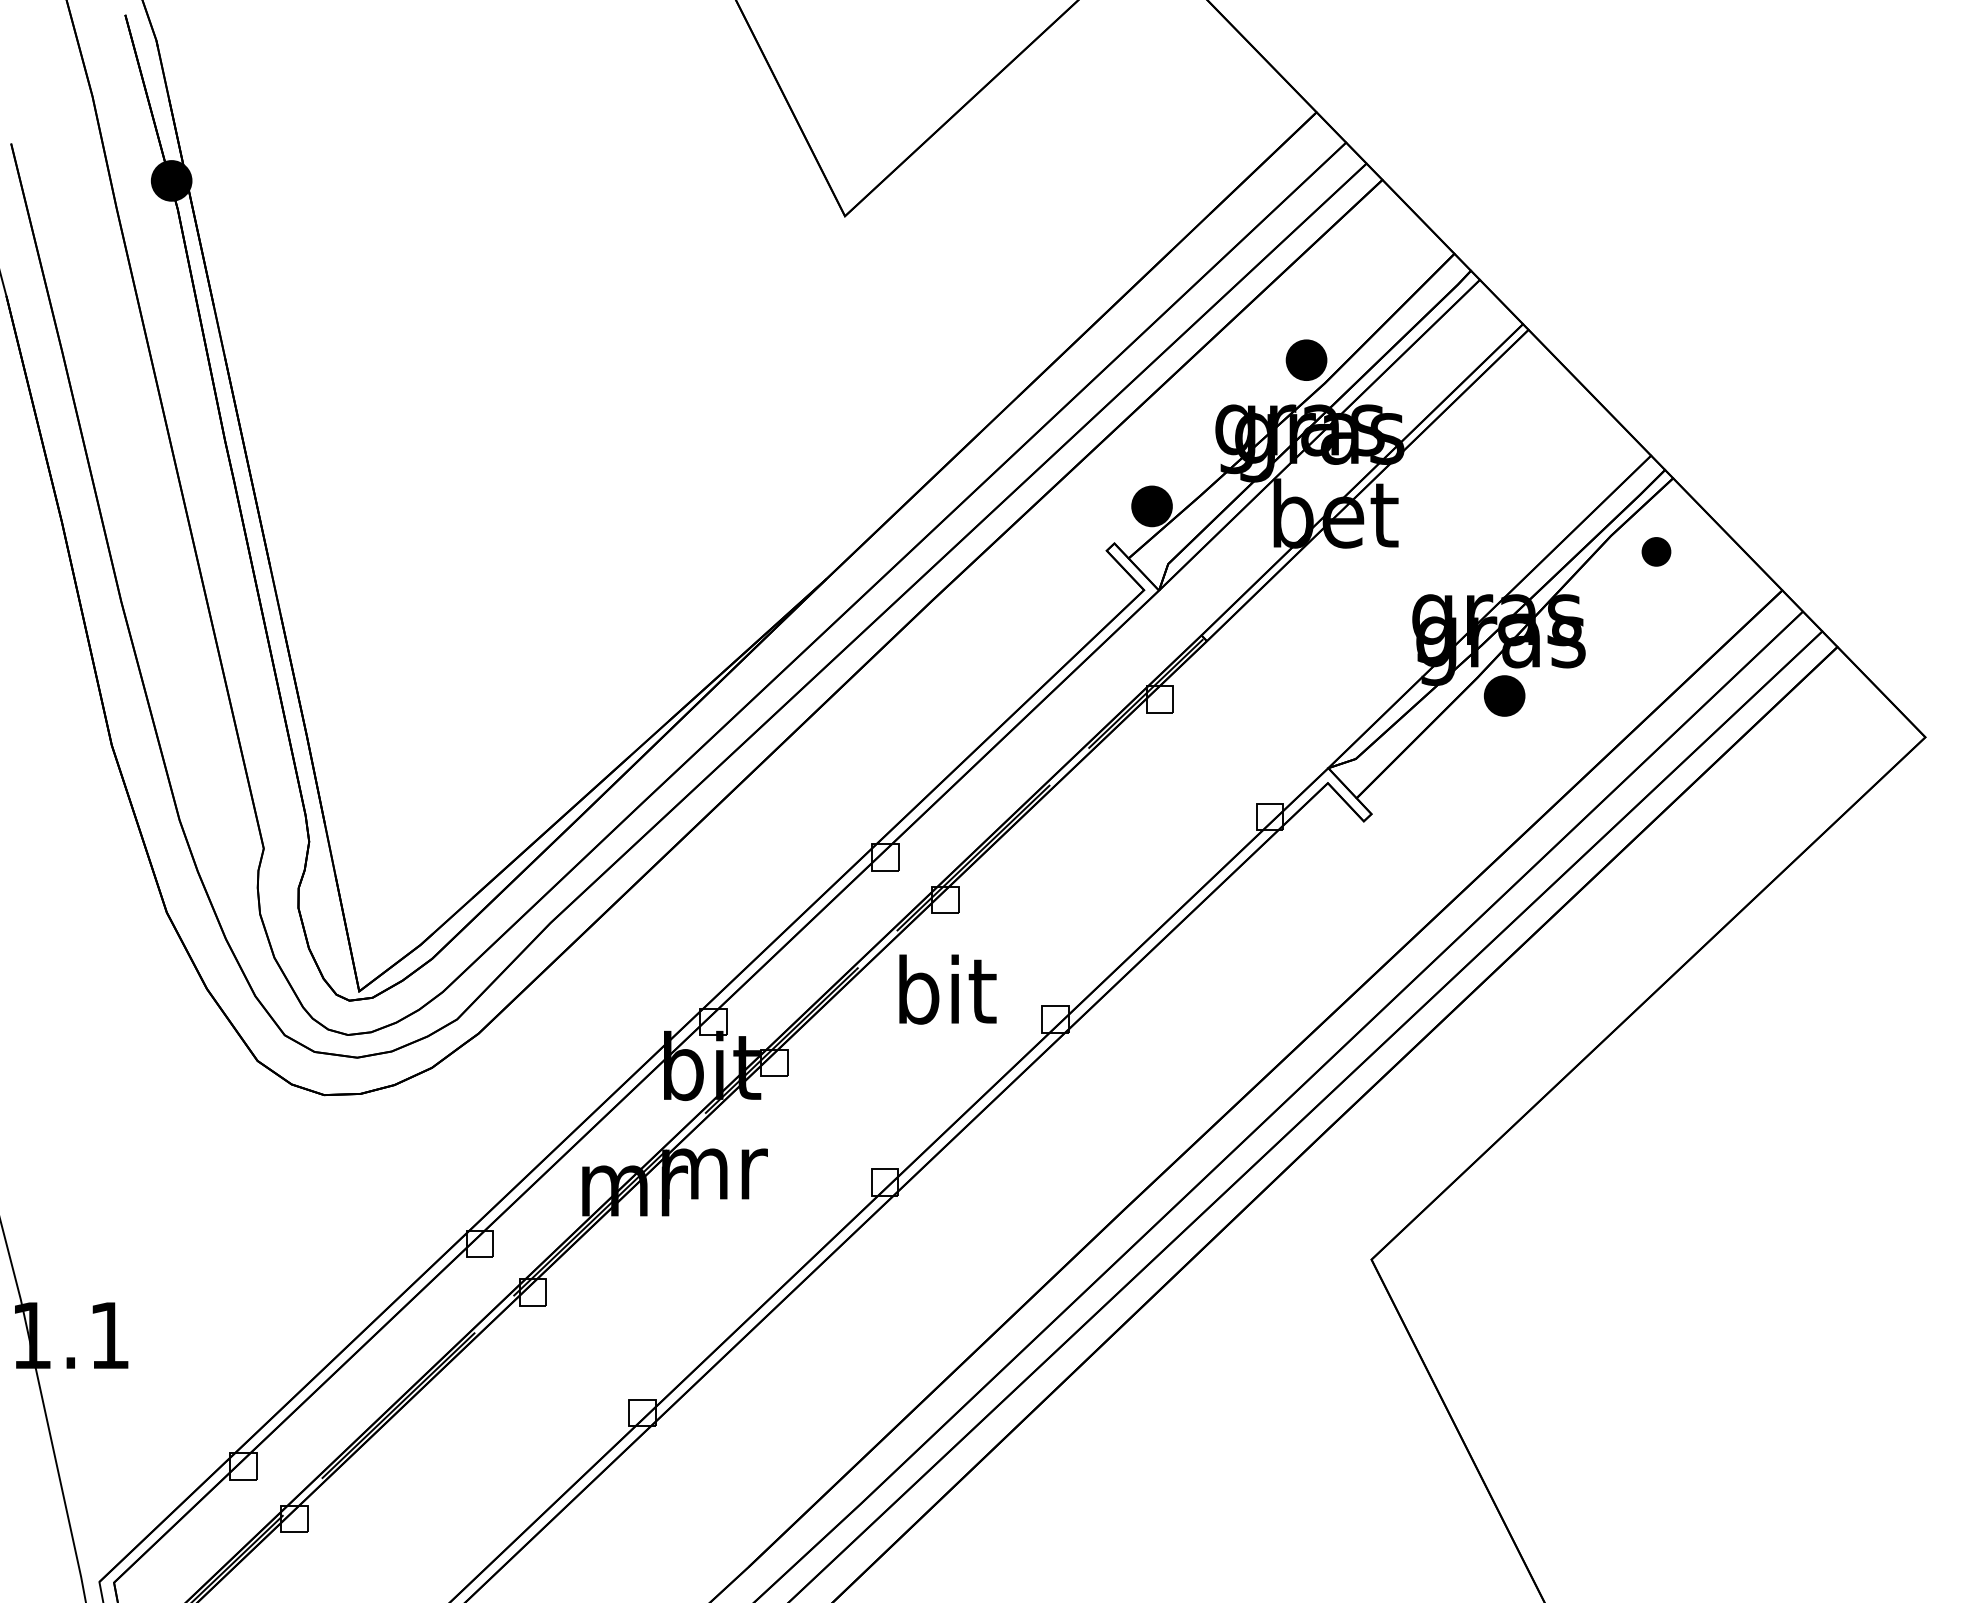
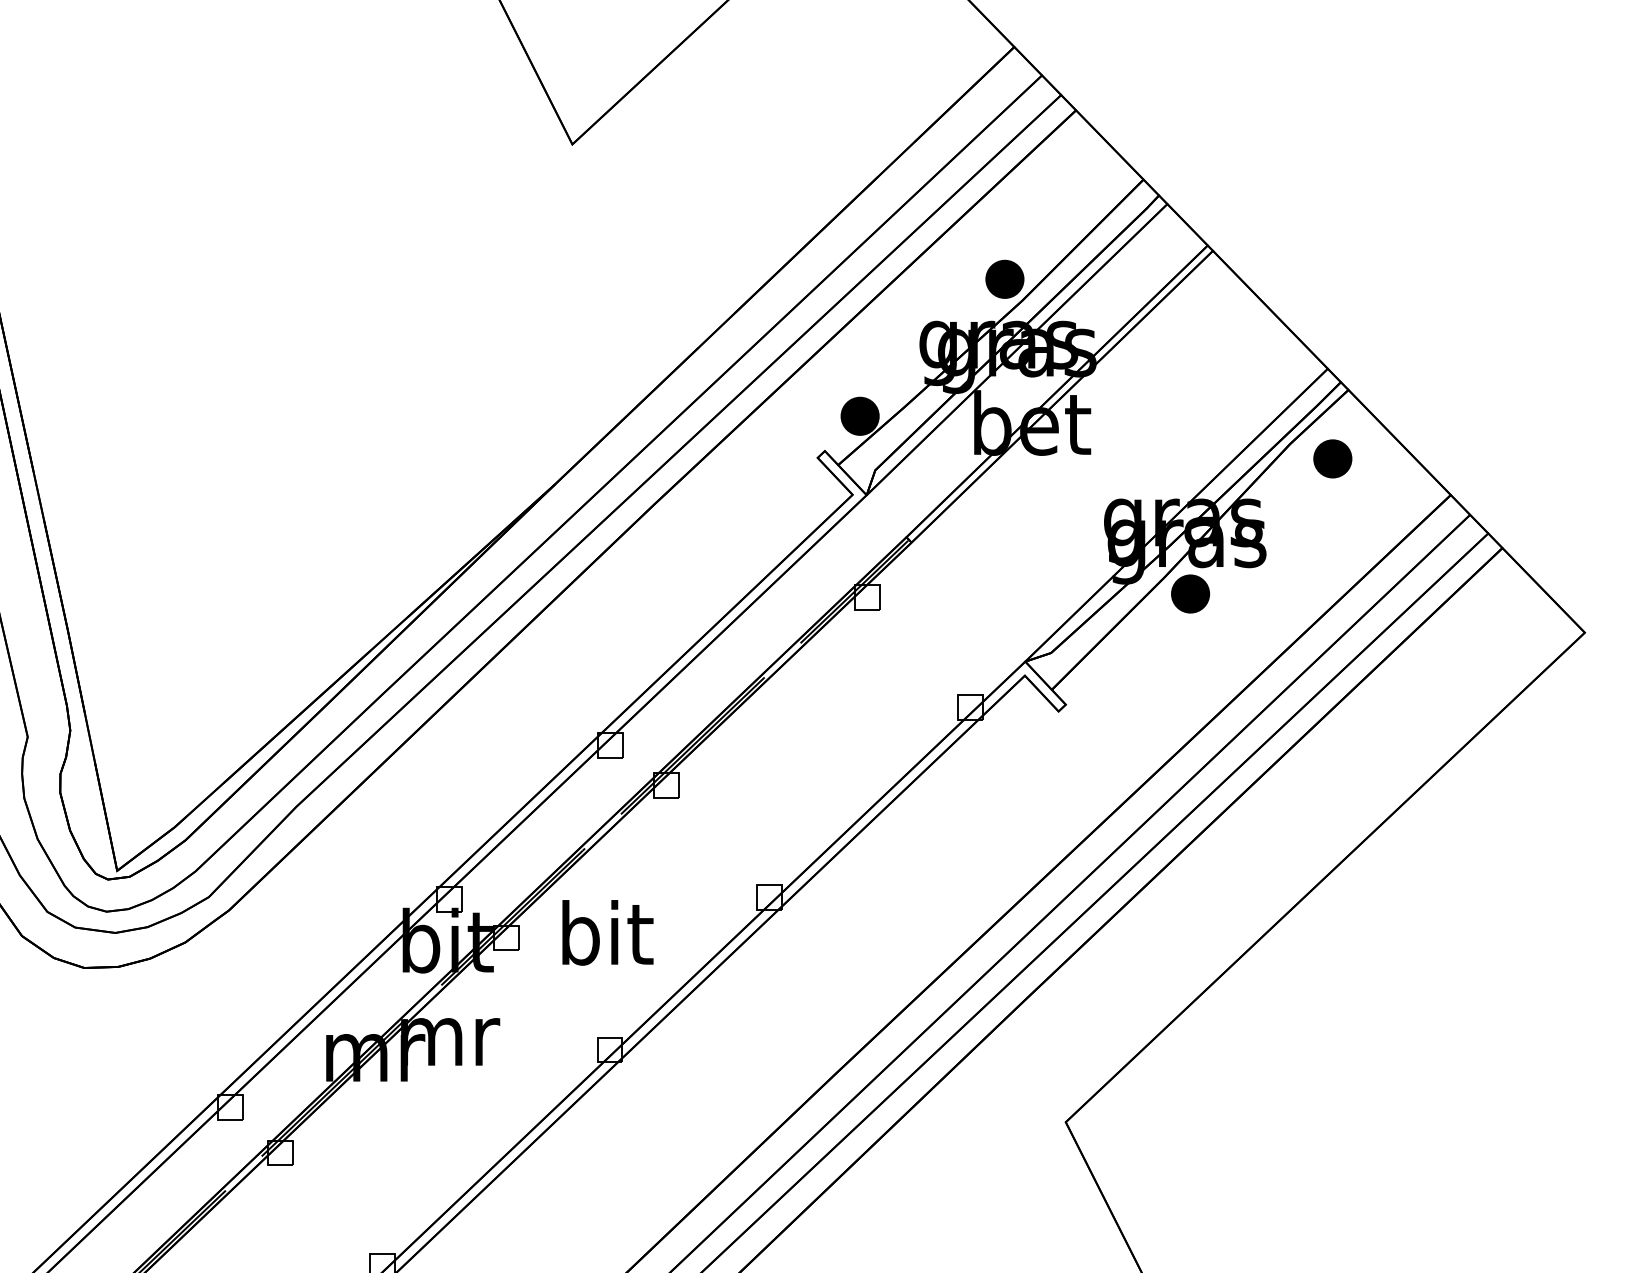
part: (1656, 551) -> (1332, 458), size x1.43
text: (947, 989) -> (607, 932), moved

